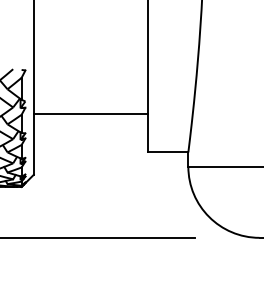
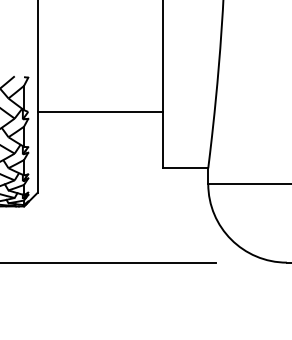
line: (90, 113) -> (100, 111), moved

